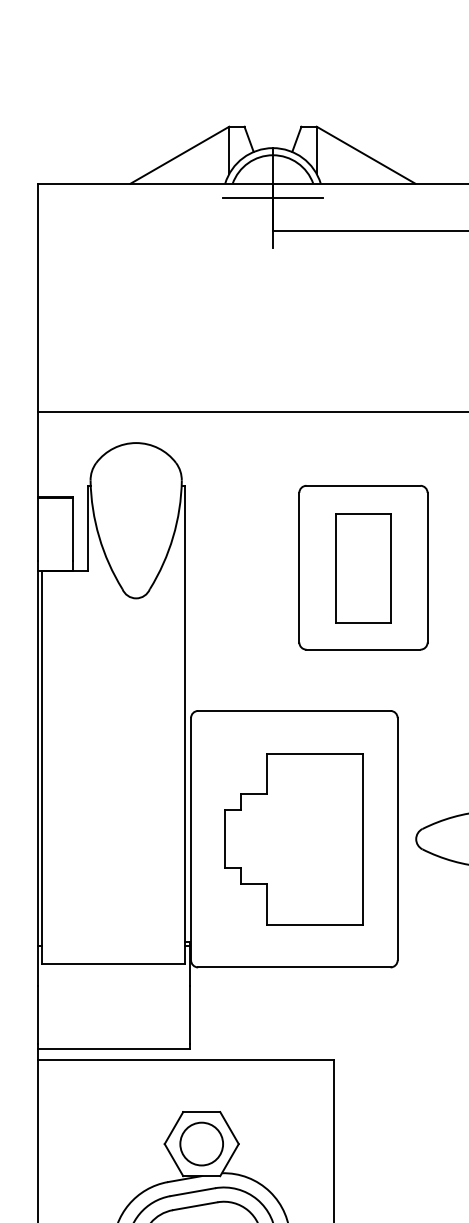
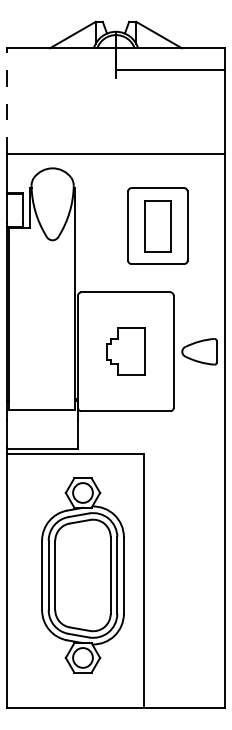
line: (271, 197) -> (115, 54), removed
line: (38, 298) -> (7, 101), solid -> dashed
part: (293, 838) -> (125, 351), size x0.6

